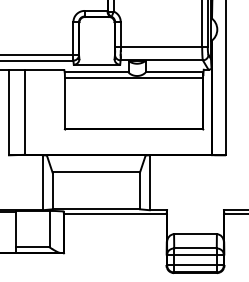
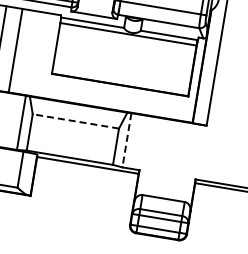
line: (96, 172) -> (76, 121), solid -> dashed
line: (149, 183) -> (126, 140), solid -> dashed

